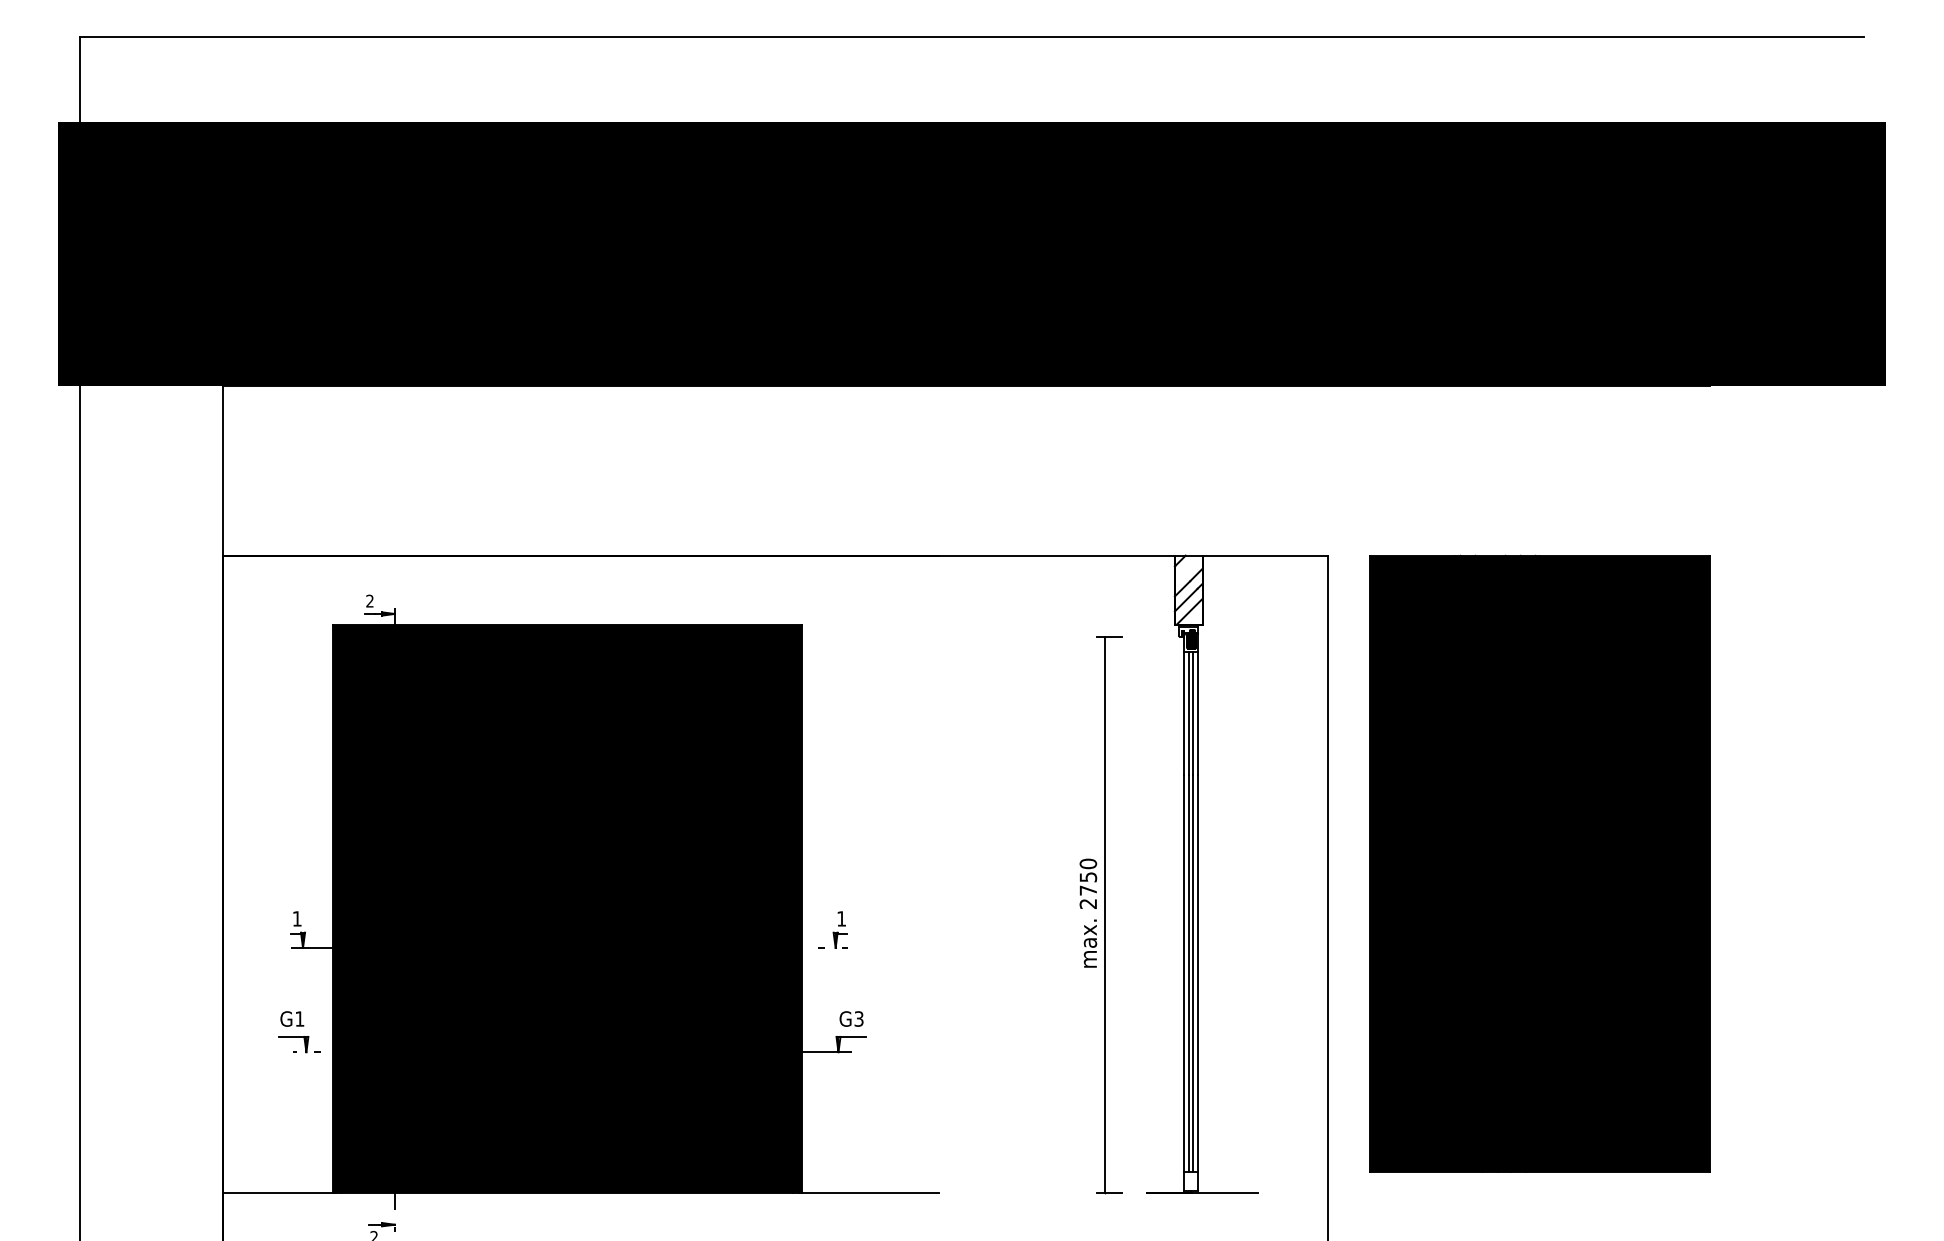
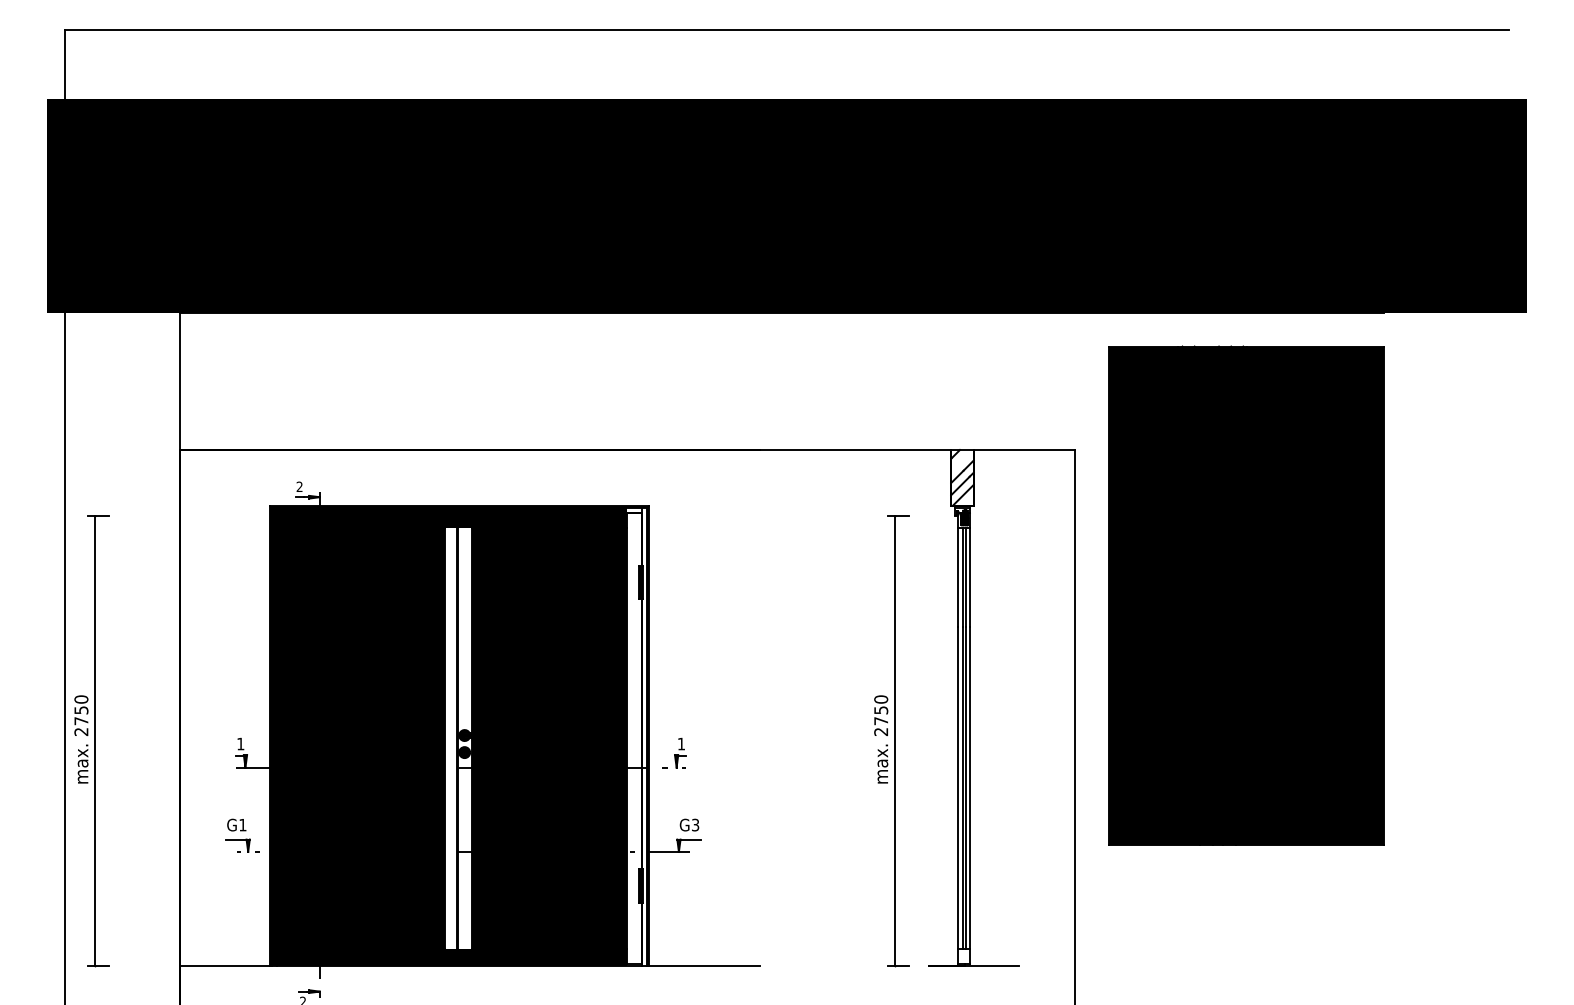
part: (1539, 863) -> (1246, 595), moved
fill: (786, 909) -> (636, 736), removed
fill: (565, 912) -> (457, 738), removed
part: (112, 915) -> (91, 741), added

